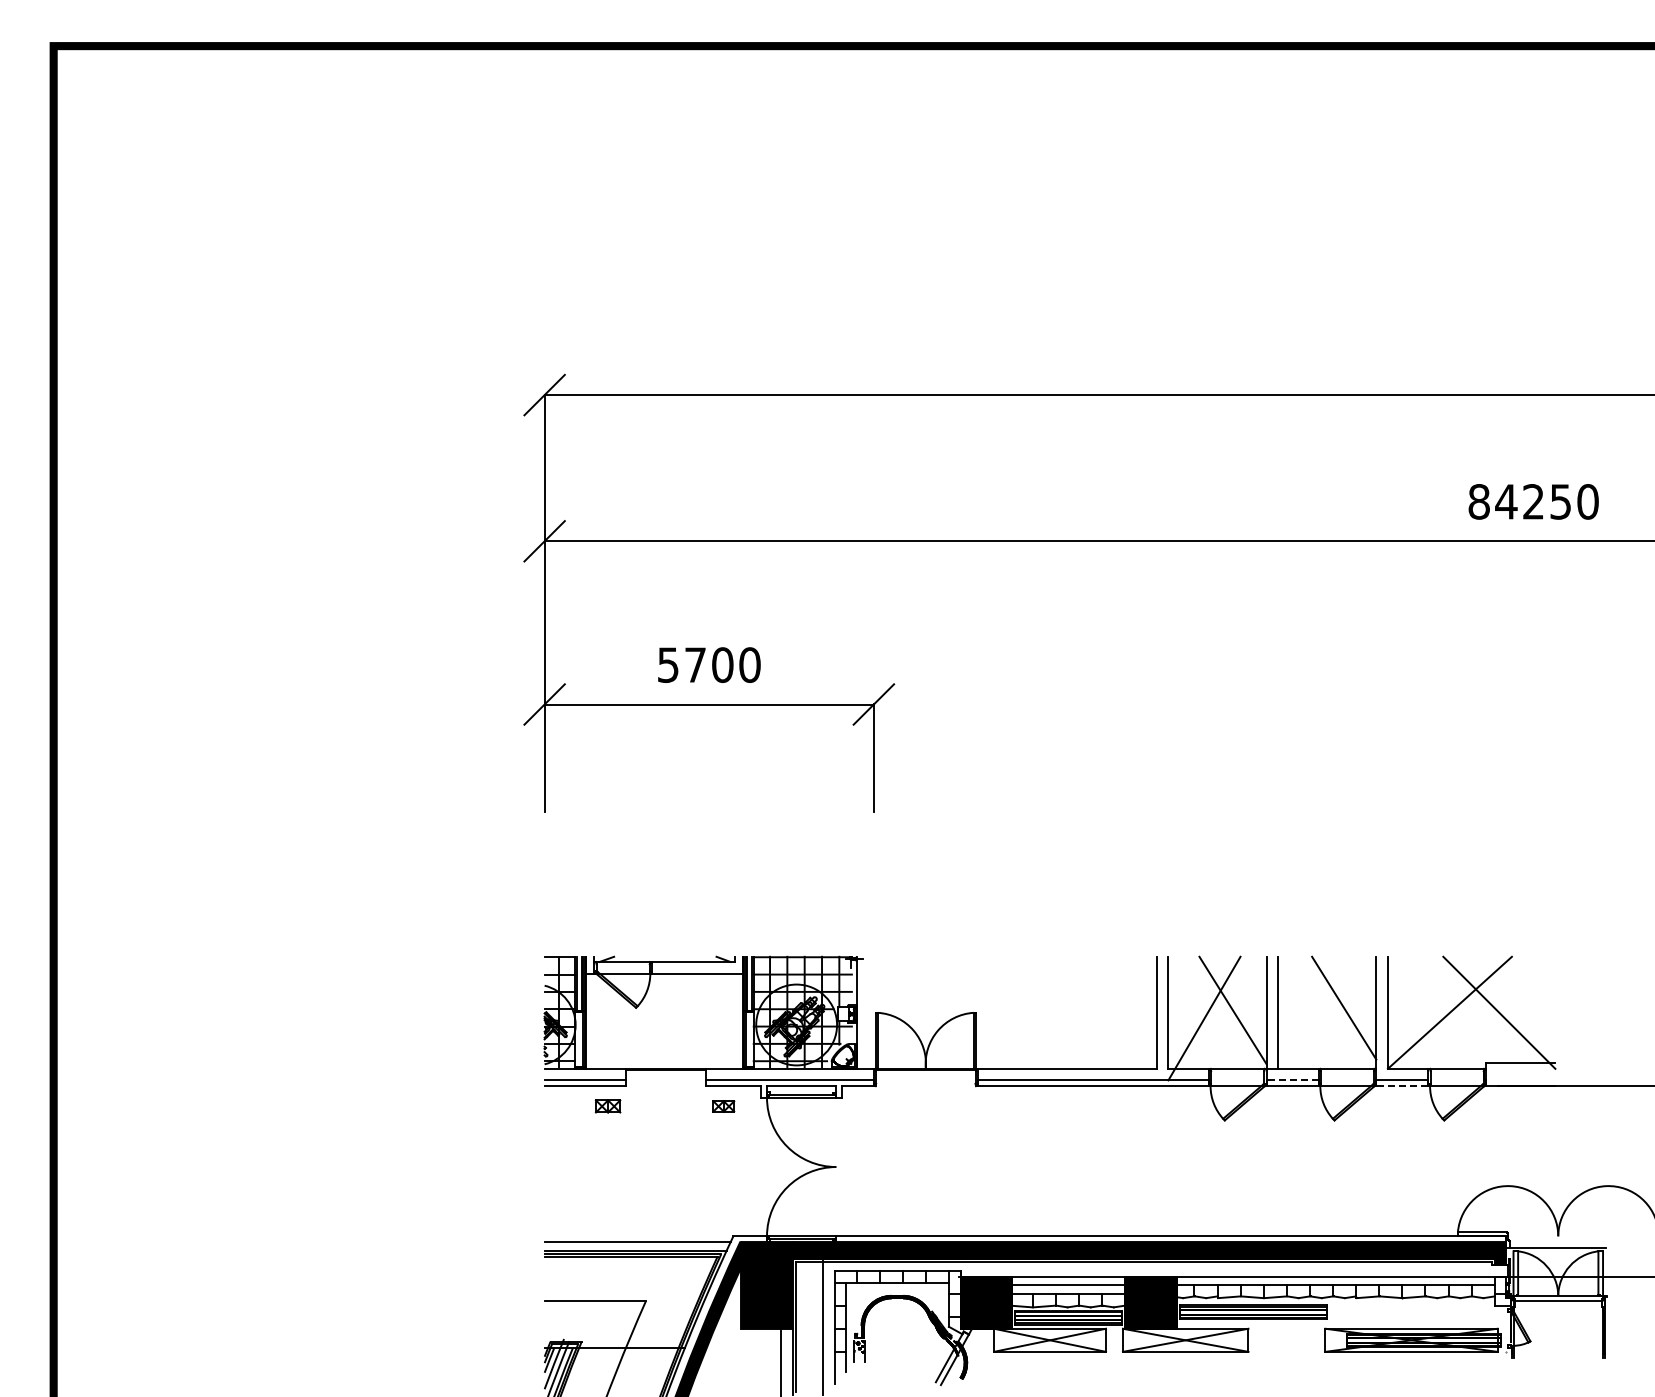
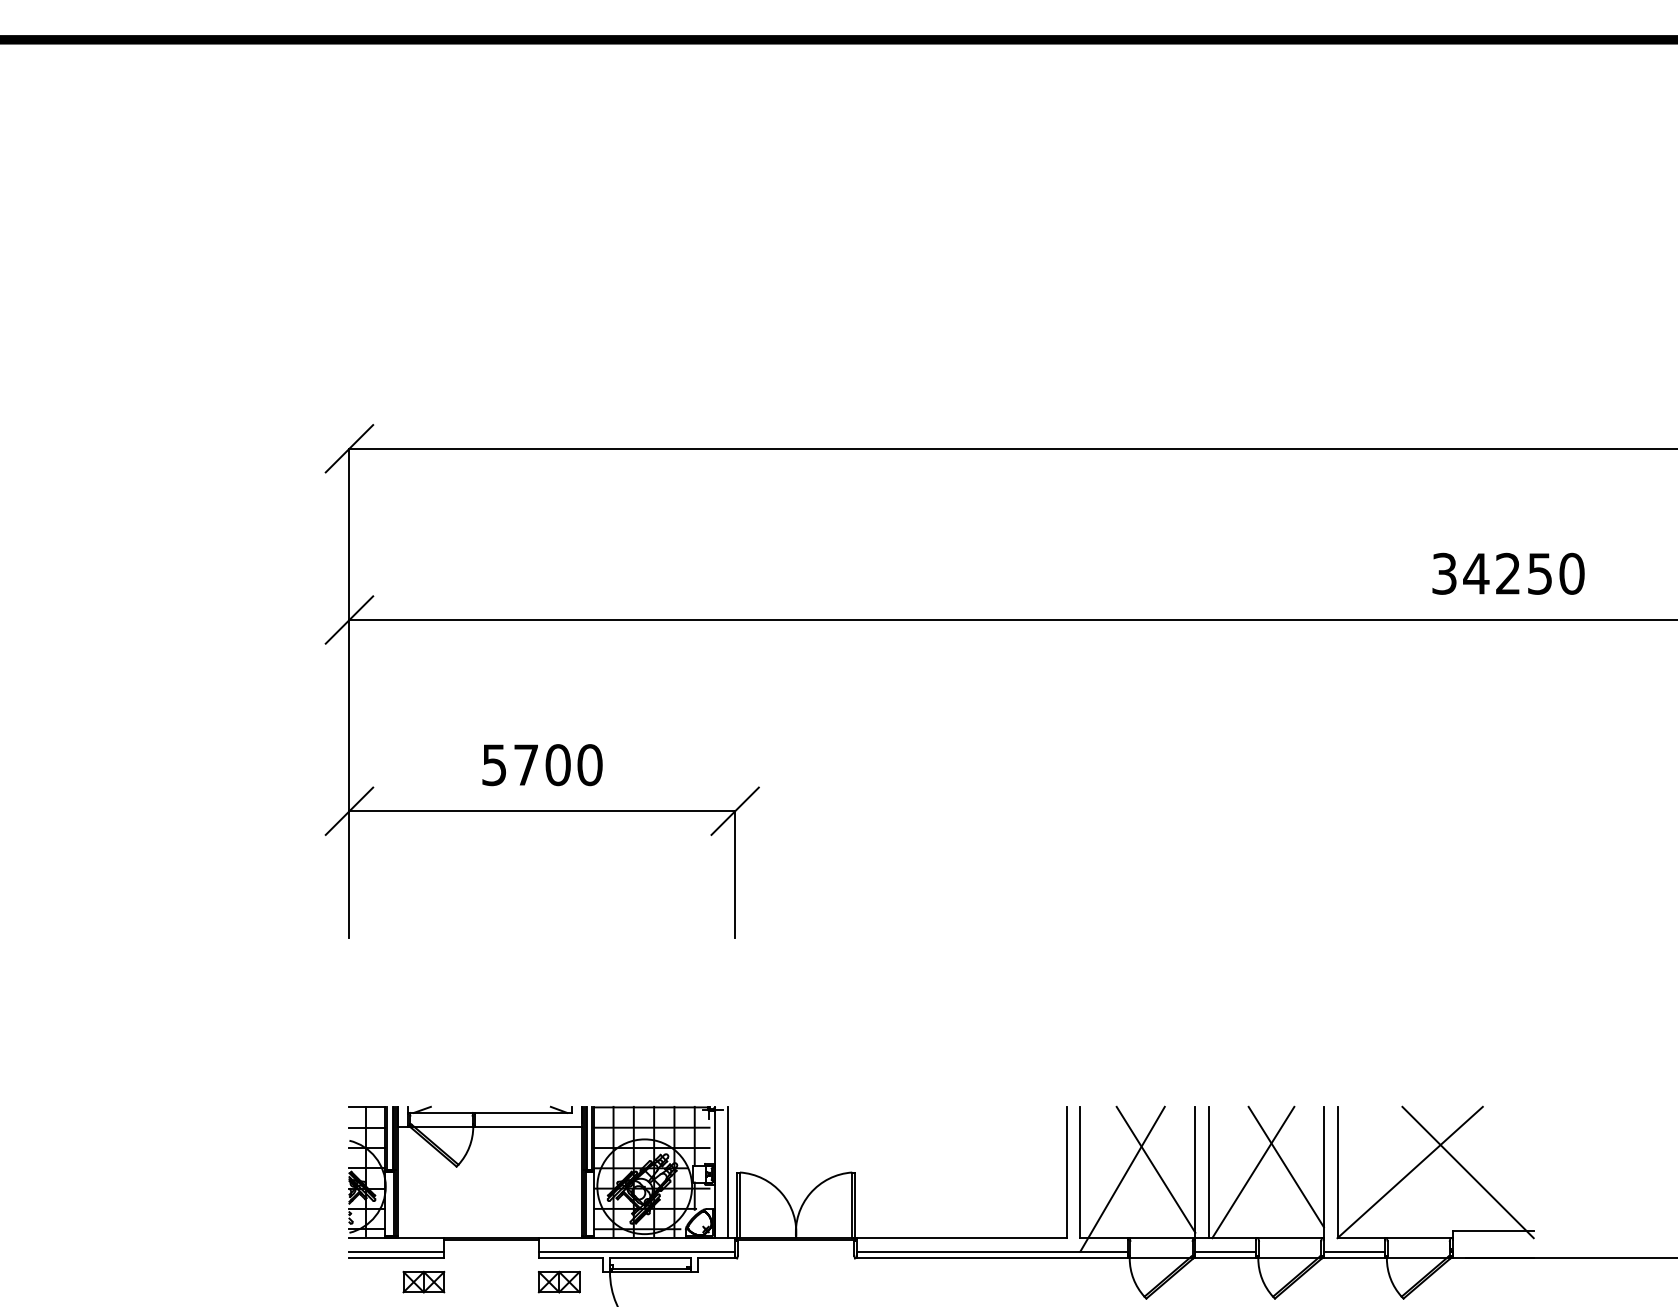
text: (1478, 501) -> (1443, 573), 84250 -> 34250
line: (868, 1012) -> (728, 1172), added
line: (1316, 1012) -> (1253, 1172), added
line: (1292, 1080) -> (1225, 1251), dashed -> solid
line: (1402, 1086) -> (1354, 1258), dashed -> solid
part: (607, 1106) -> (423, 1282), size x1.43
part: (723, 1106) -> (559, 1282), size x1.67

